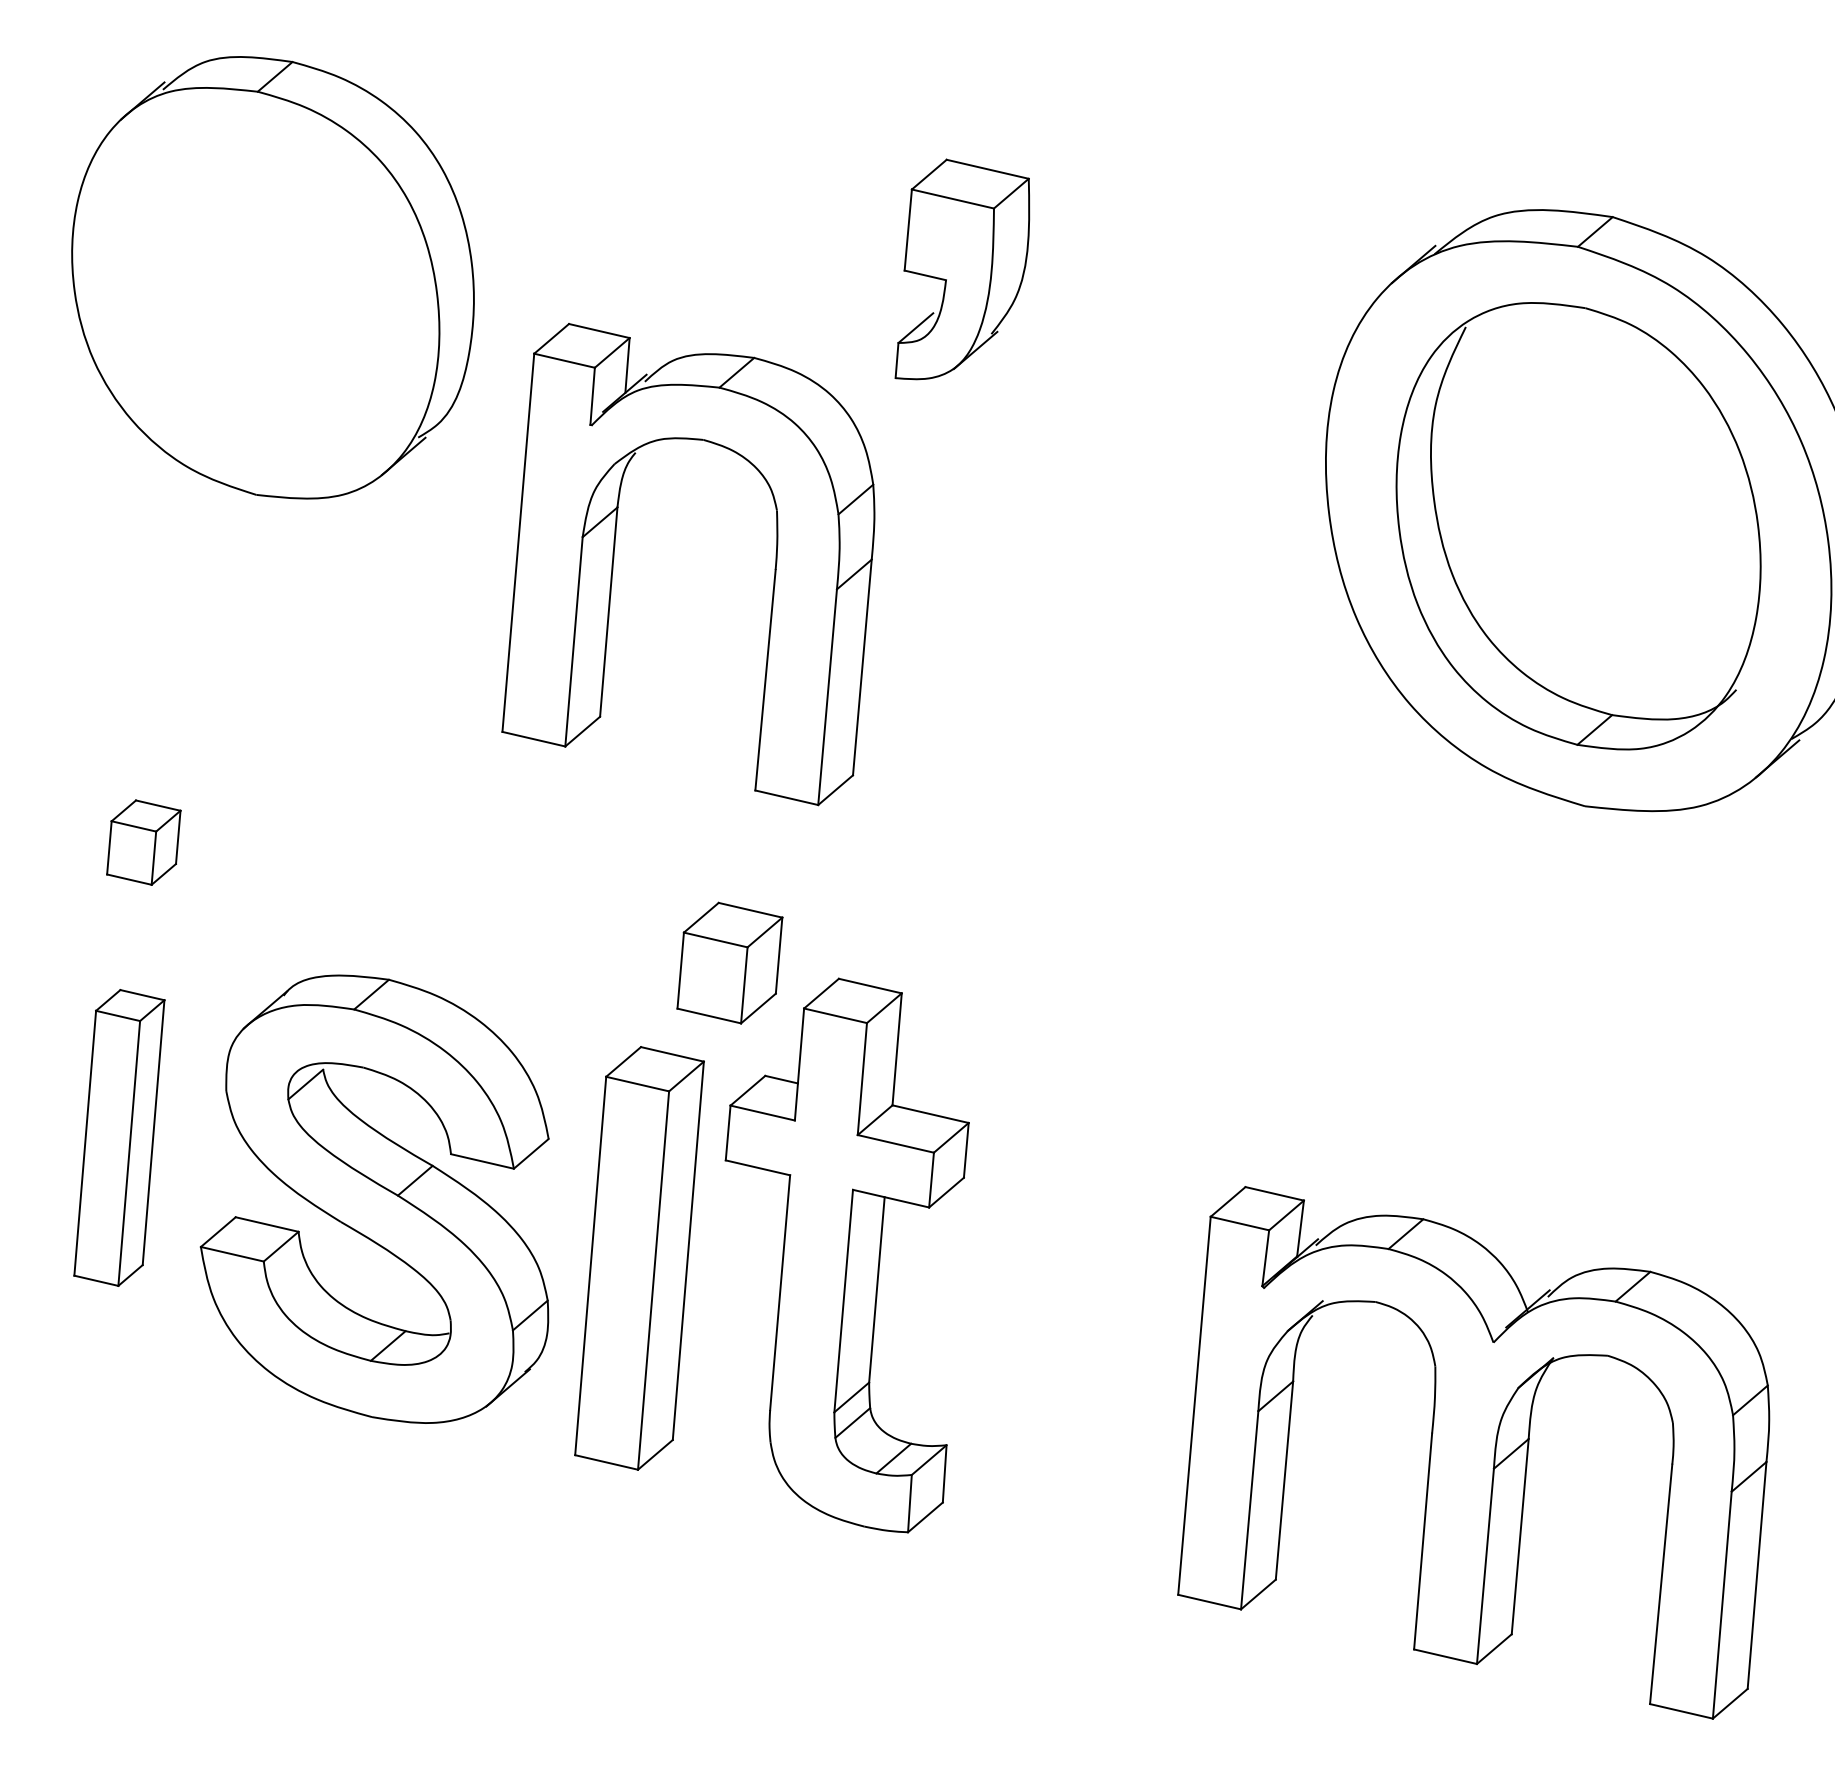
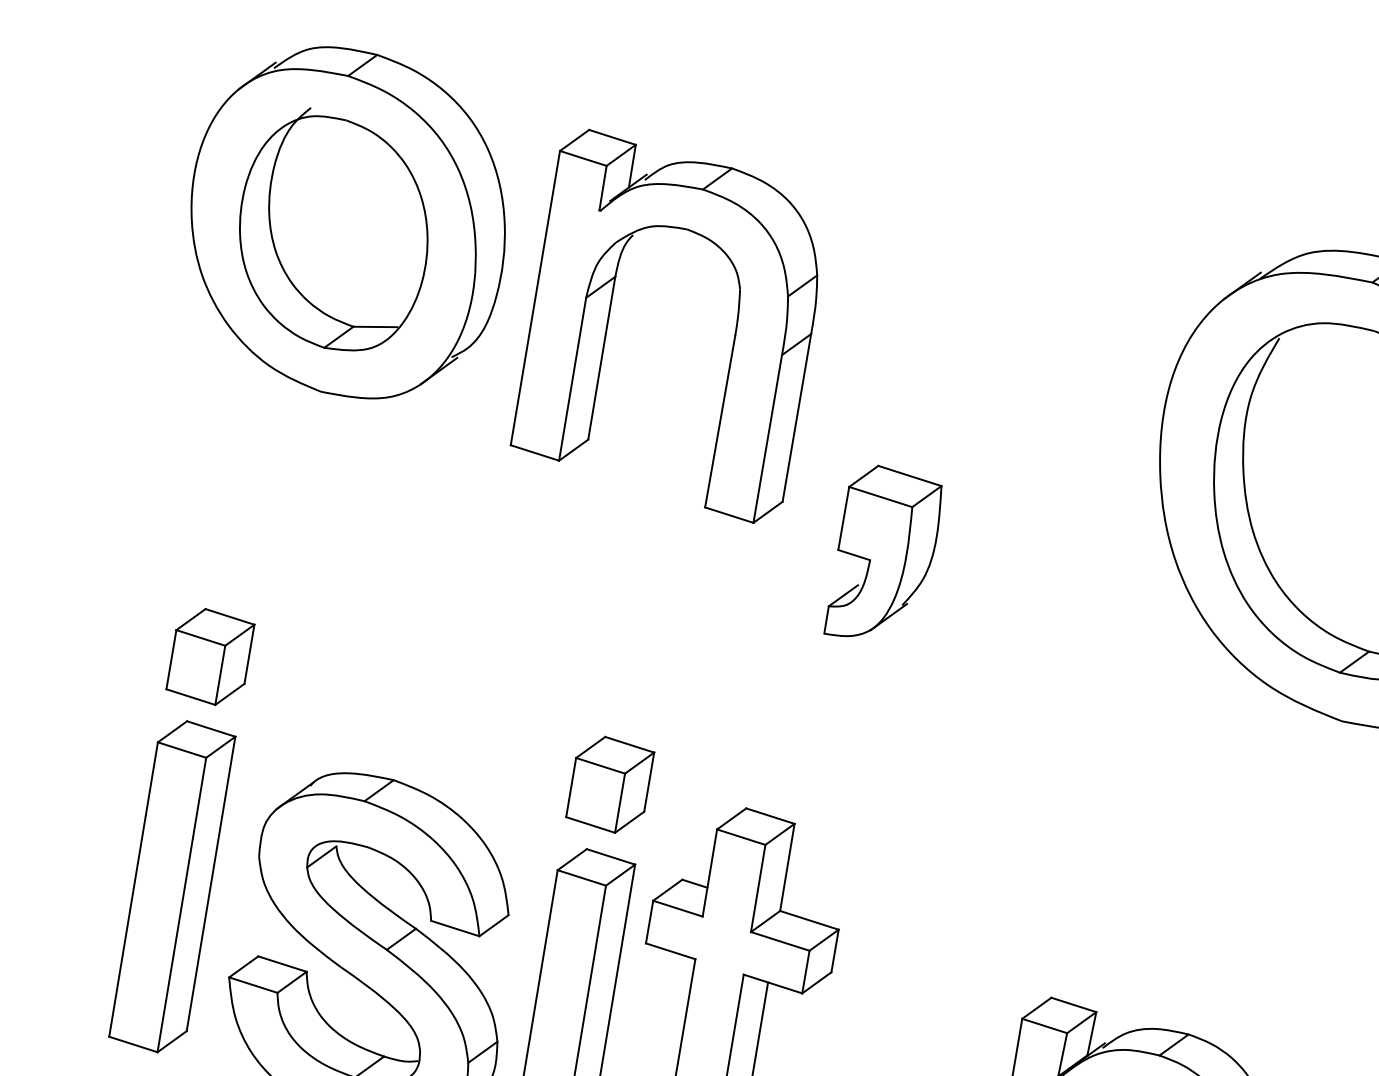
part: (962, 269) -> (883, 552), moved
part: (255, 287) -> (333, 229), added
part: (614, 558) -> (609, 316), moved
part: (143, 842) -> (210, 656), size x1.43
part: (729, 962) -> (609, 784), moved
part: (119, 1137) -> (172, 886), size x1.43

